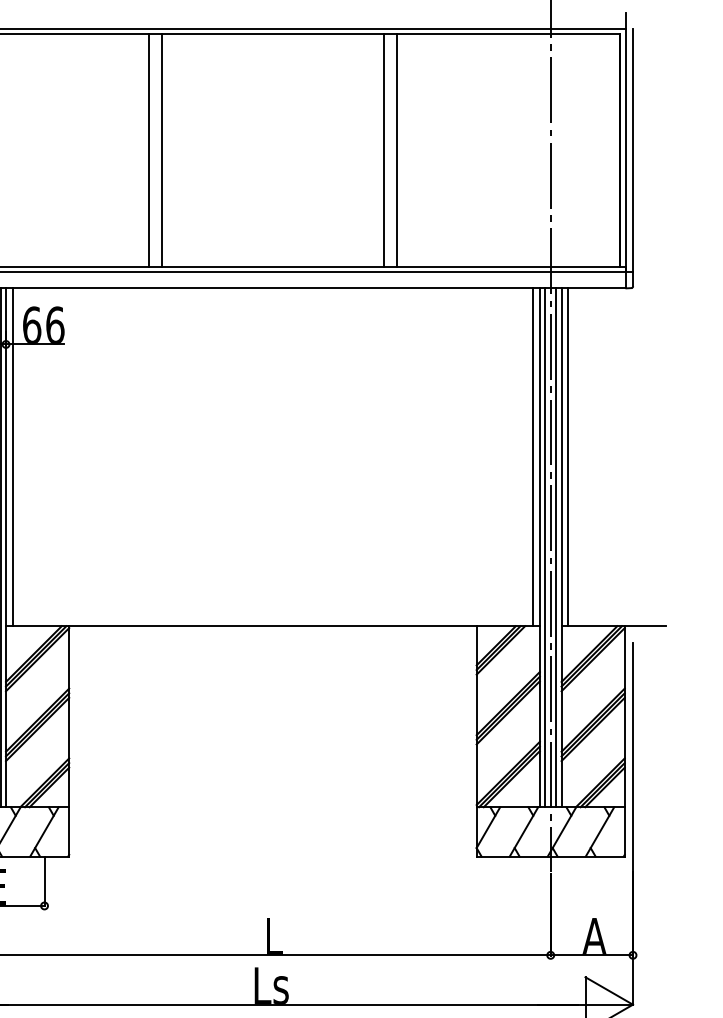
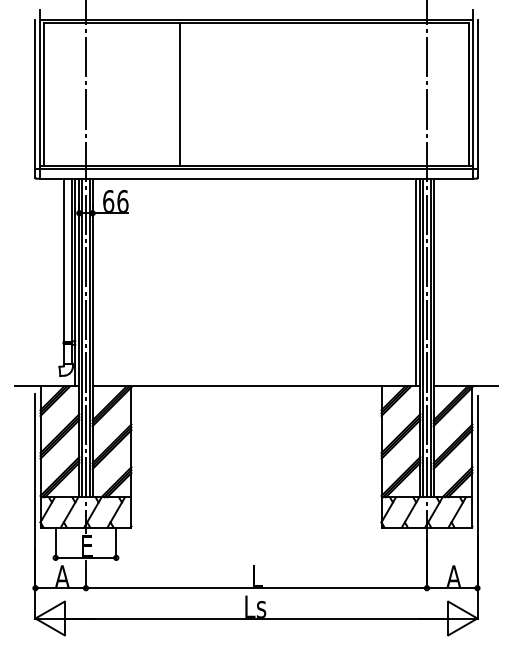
line: (162, 149) -> (188, 93), removed
line: (383, 149) -> (324, 93), removed
line: (396, 149) -> (332, 93), removed
line: (12, 457) -> (96, 282), removed
line: (567, 457) -> (437, 282), removed

